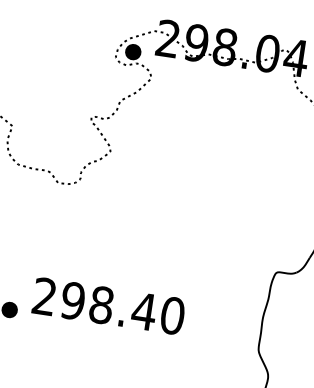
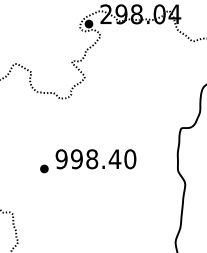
text: (44, 297) -> (61, 159), 298.40 -> 998.40

